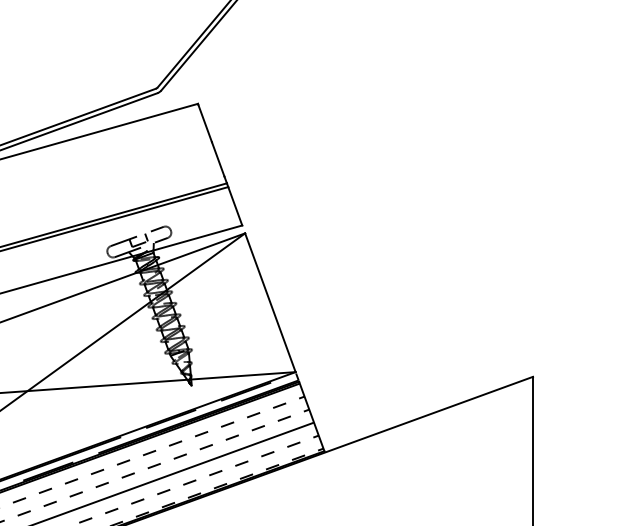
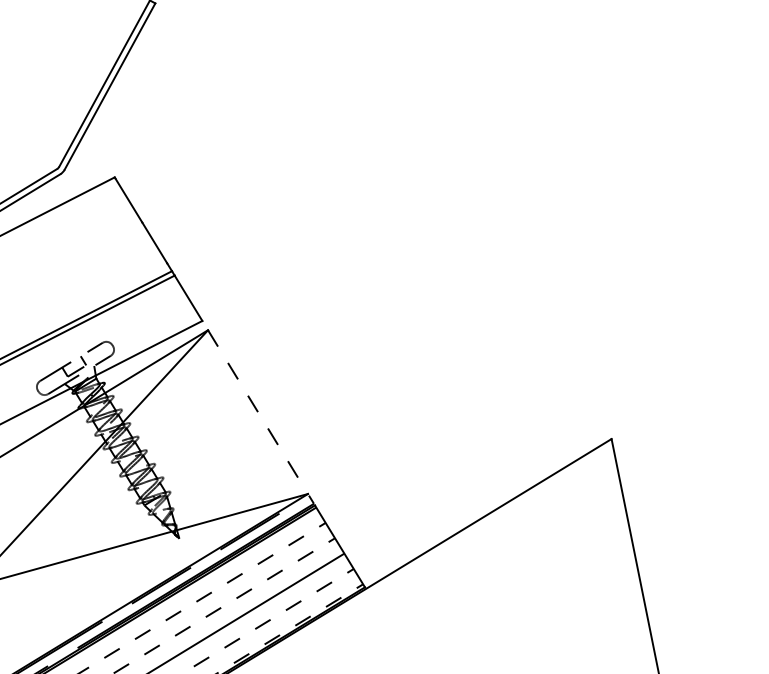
line: (270, 302) -> (258, 411), solid -> dashed

